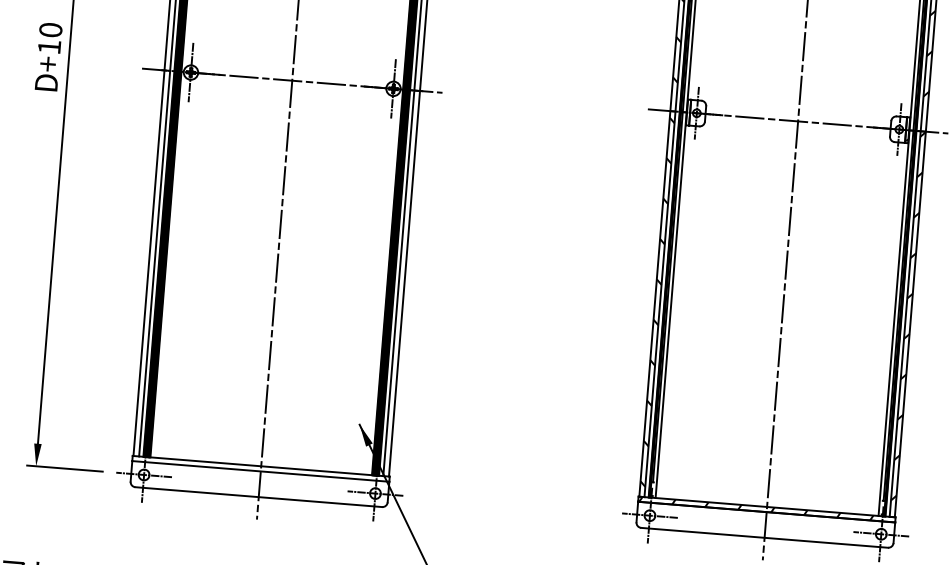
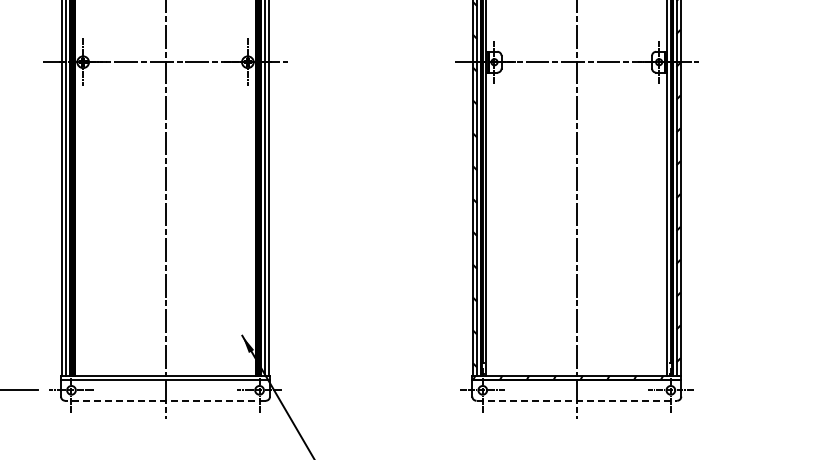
line: (258, 496) -> (165, 400), solid -> dashed
line: (765, 537) -> (577, 400), solid -> dashed

